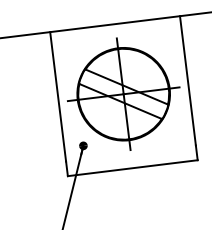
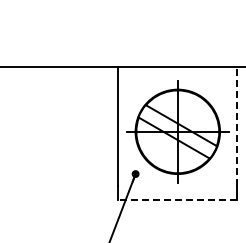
line: (187, 80) -> (237, 126), solid -> dashed
line: (132, 167) -> (177, 199), solid -> dashed

